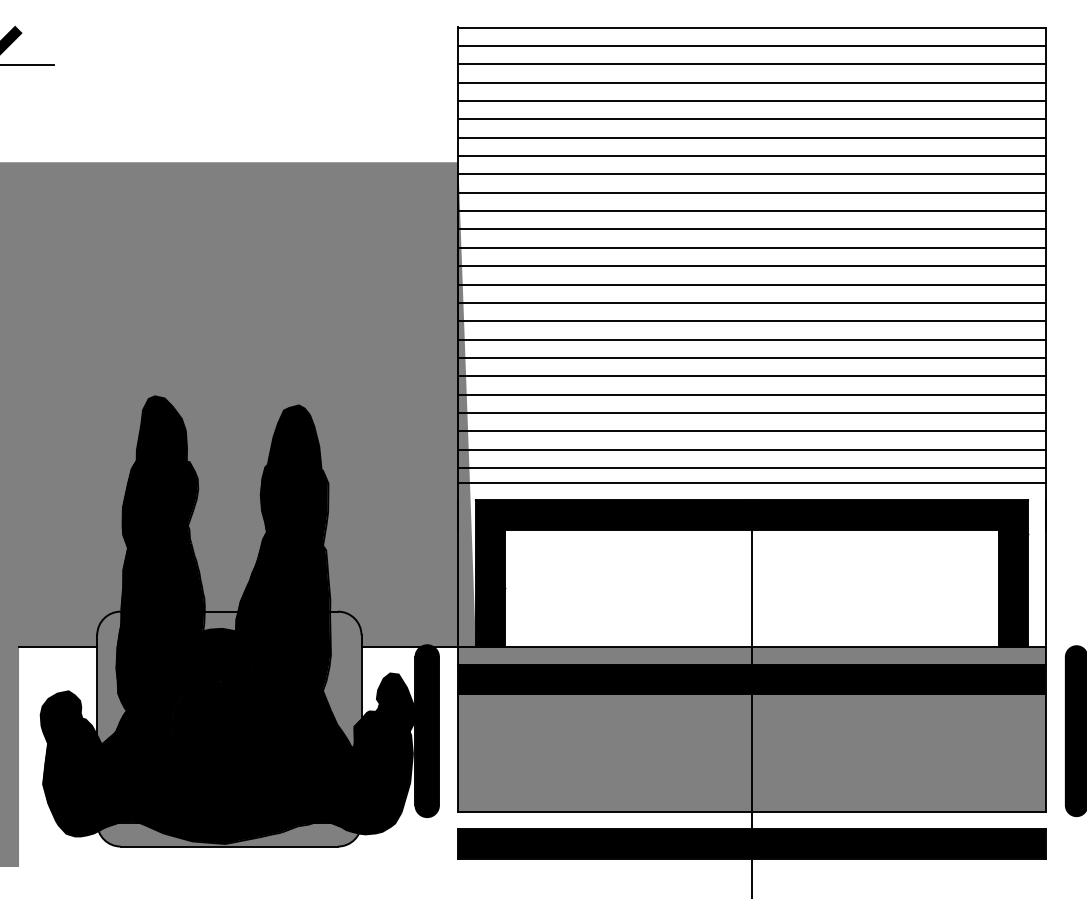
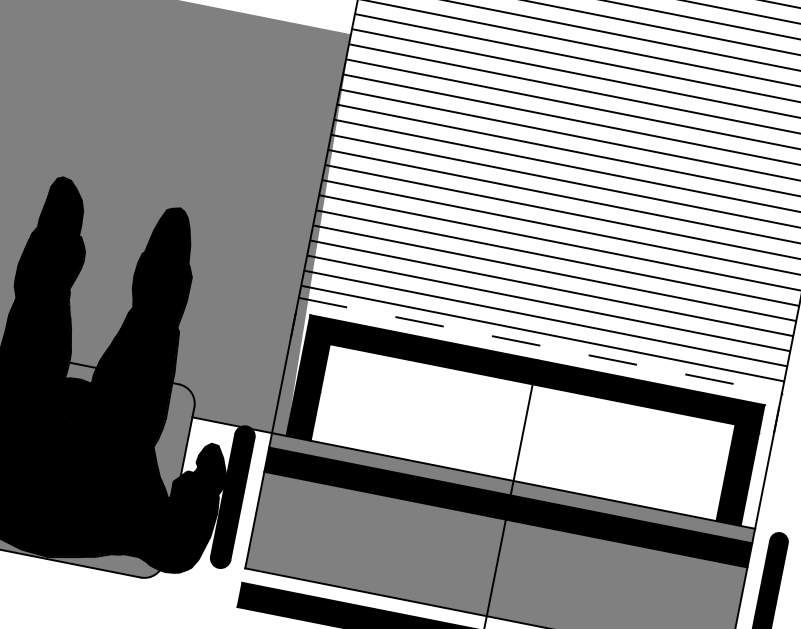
line: (751, 482) -> (540, 345), solid -> dashed

